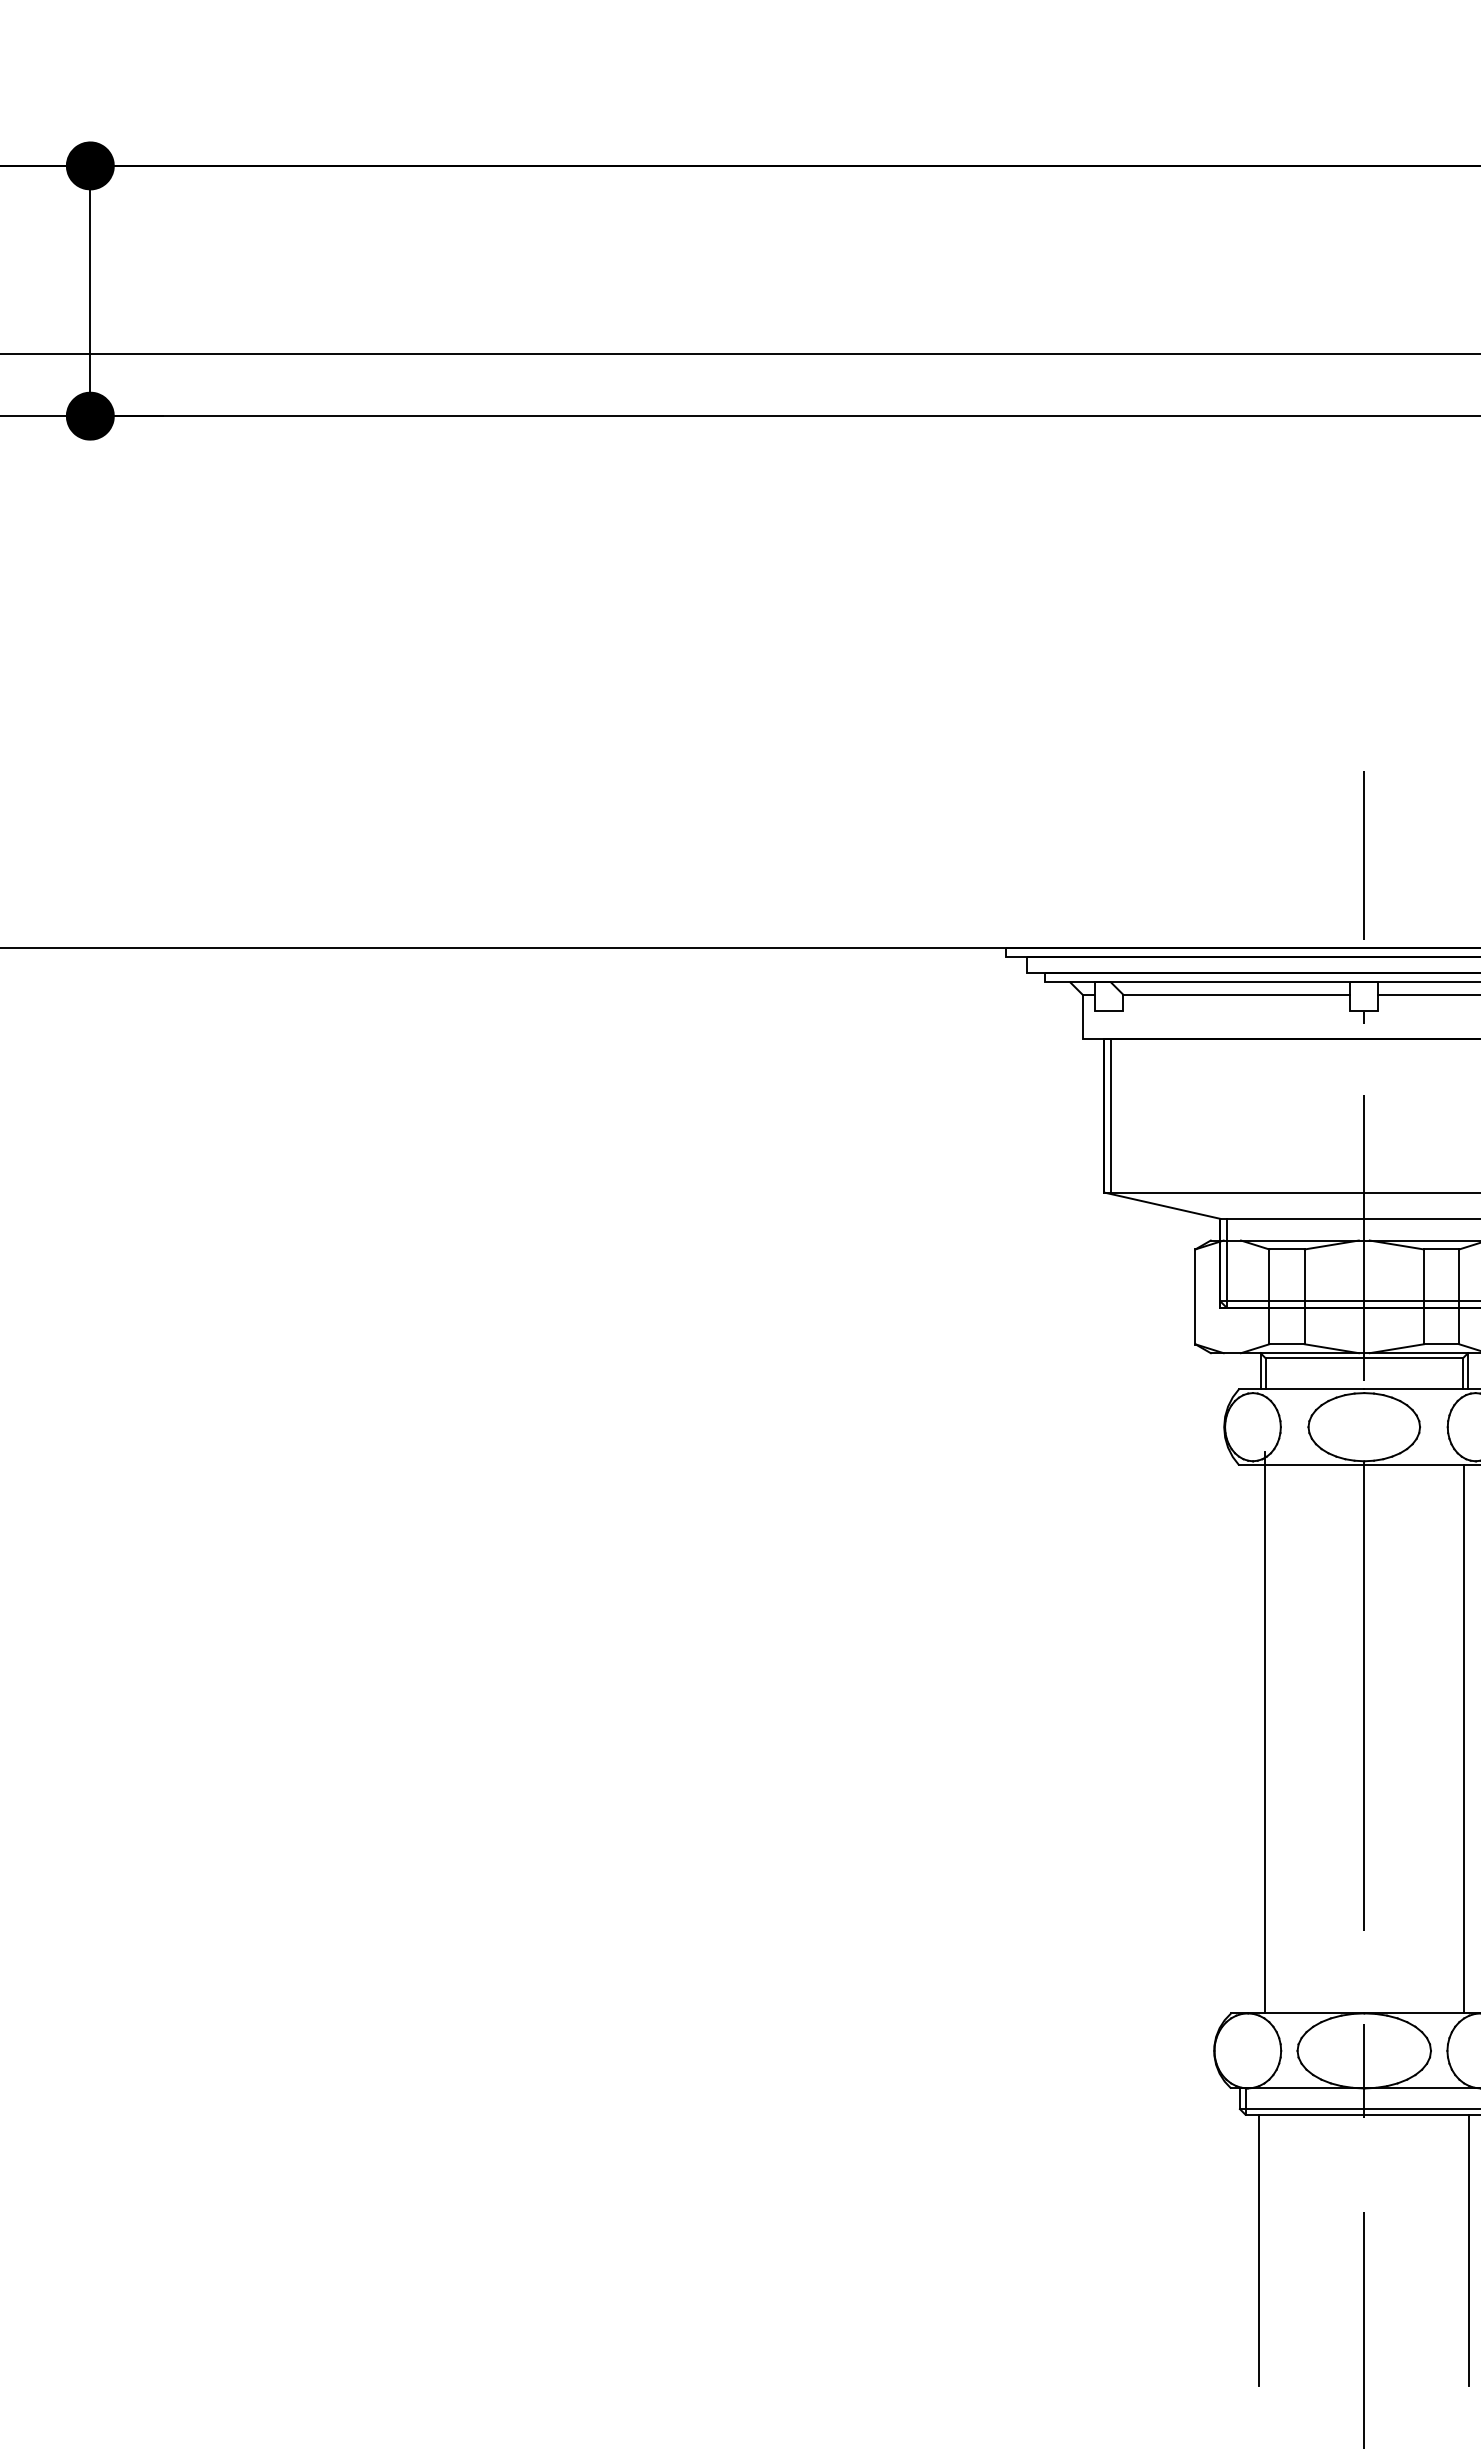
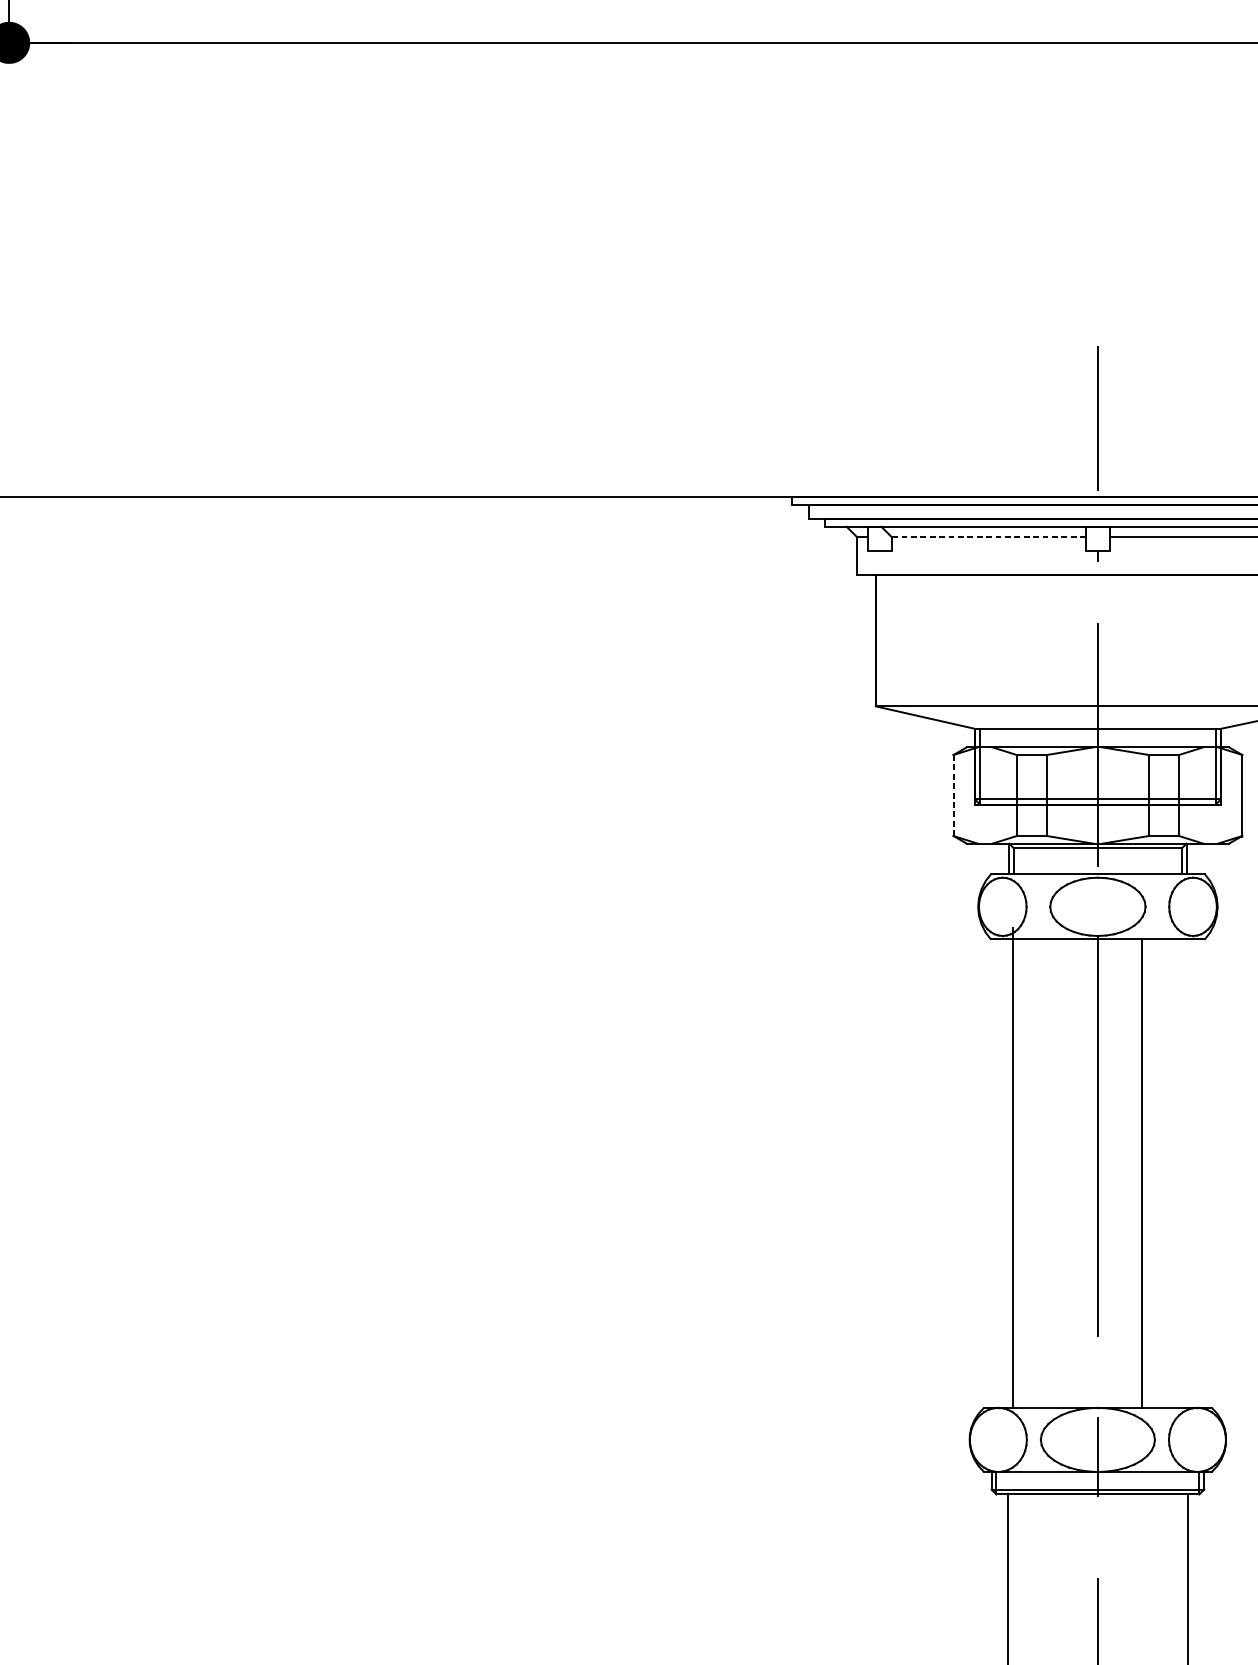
line: (1237, 994) -> (989, 537), solid -> dashed
line: (1110, 1115) -> (881, 640), removed
line: (1195, 1297) -> (953, 796), solid -> dashed
line: (1463, 1739) -> (1141, 1173), moved

